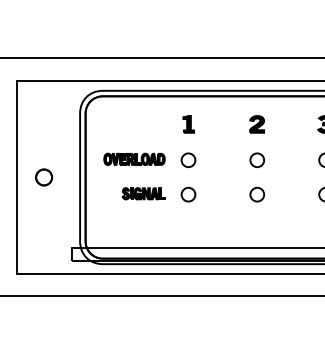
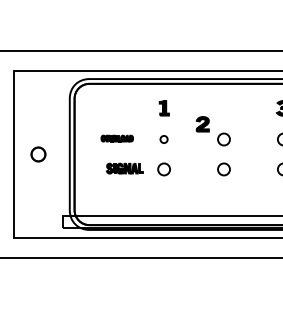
part: (256, 124) -> (202, 124), moved
part: (134, 159) -> (117, 138), size x0.6
part: (187, 160) -> (163, 139), size x0.6

